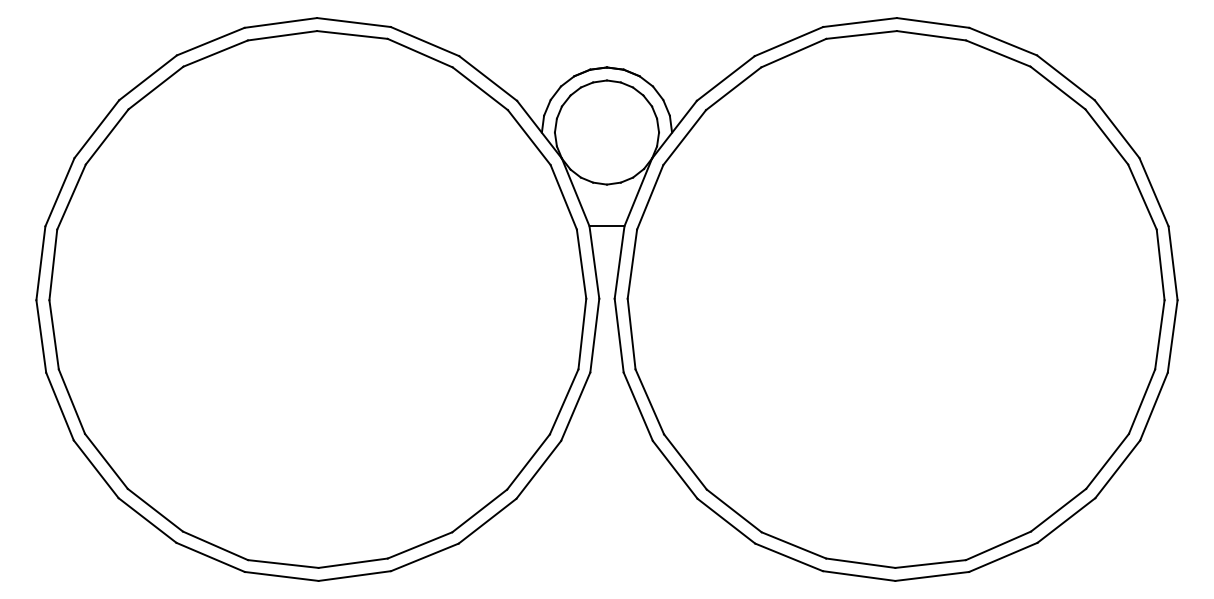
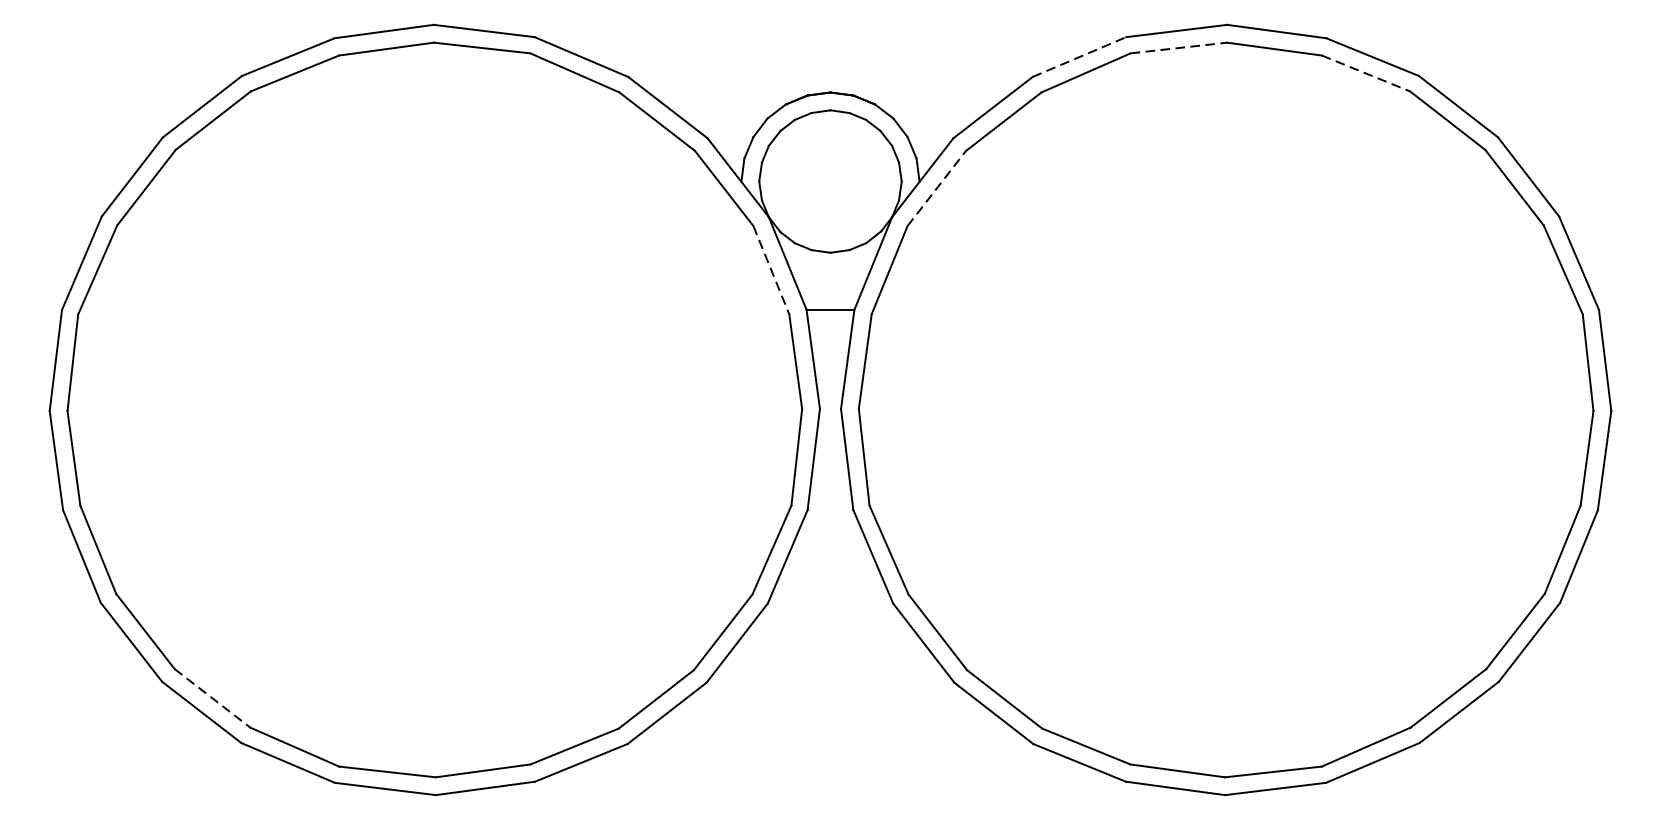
line: (861, 34) -> (1178, 47), solid -> dashed
line: (789, 41) -> (1080, 56), solid -> dashed
line: (998, 53) -> (1366, 73), solid -> dashed
line: (684, 137) -> (936, 188), solid -> dashed
line: (563, 197) -> (770, 270), solid -> dashed
line: (155, 510) -> (212, 698), solid -> dashed

